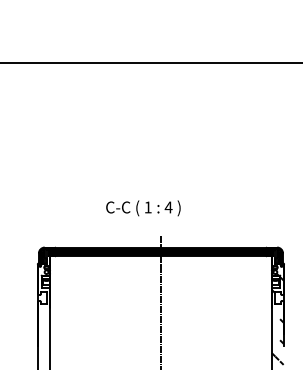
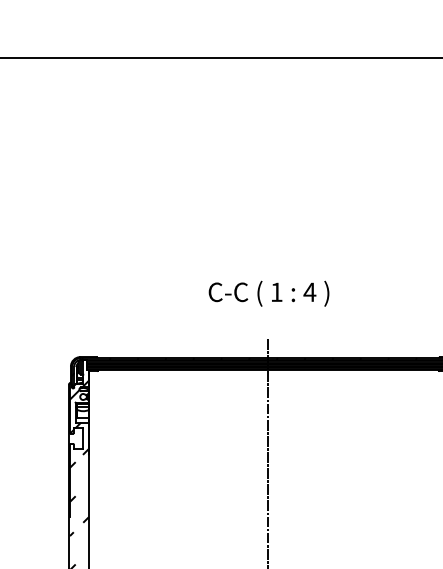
text: (143, 208) -> (269, 293), moved
hatch: (44, 310) -> (79, 458), added

